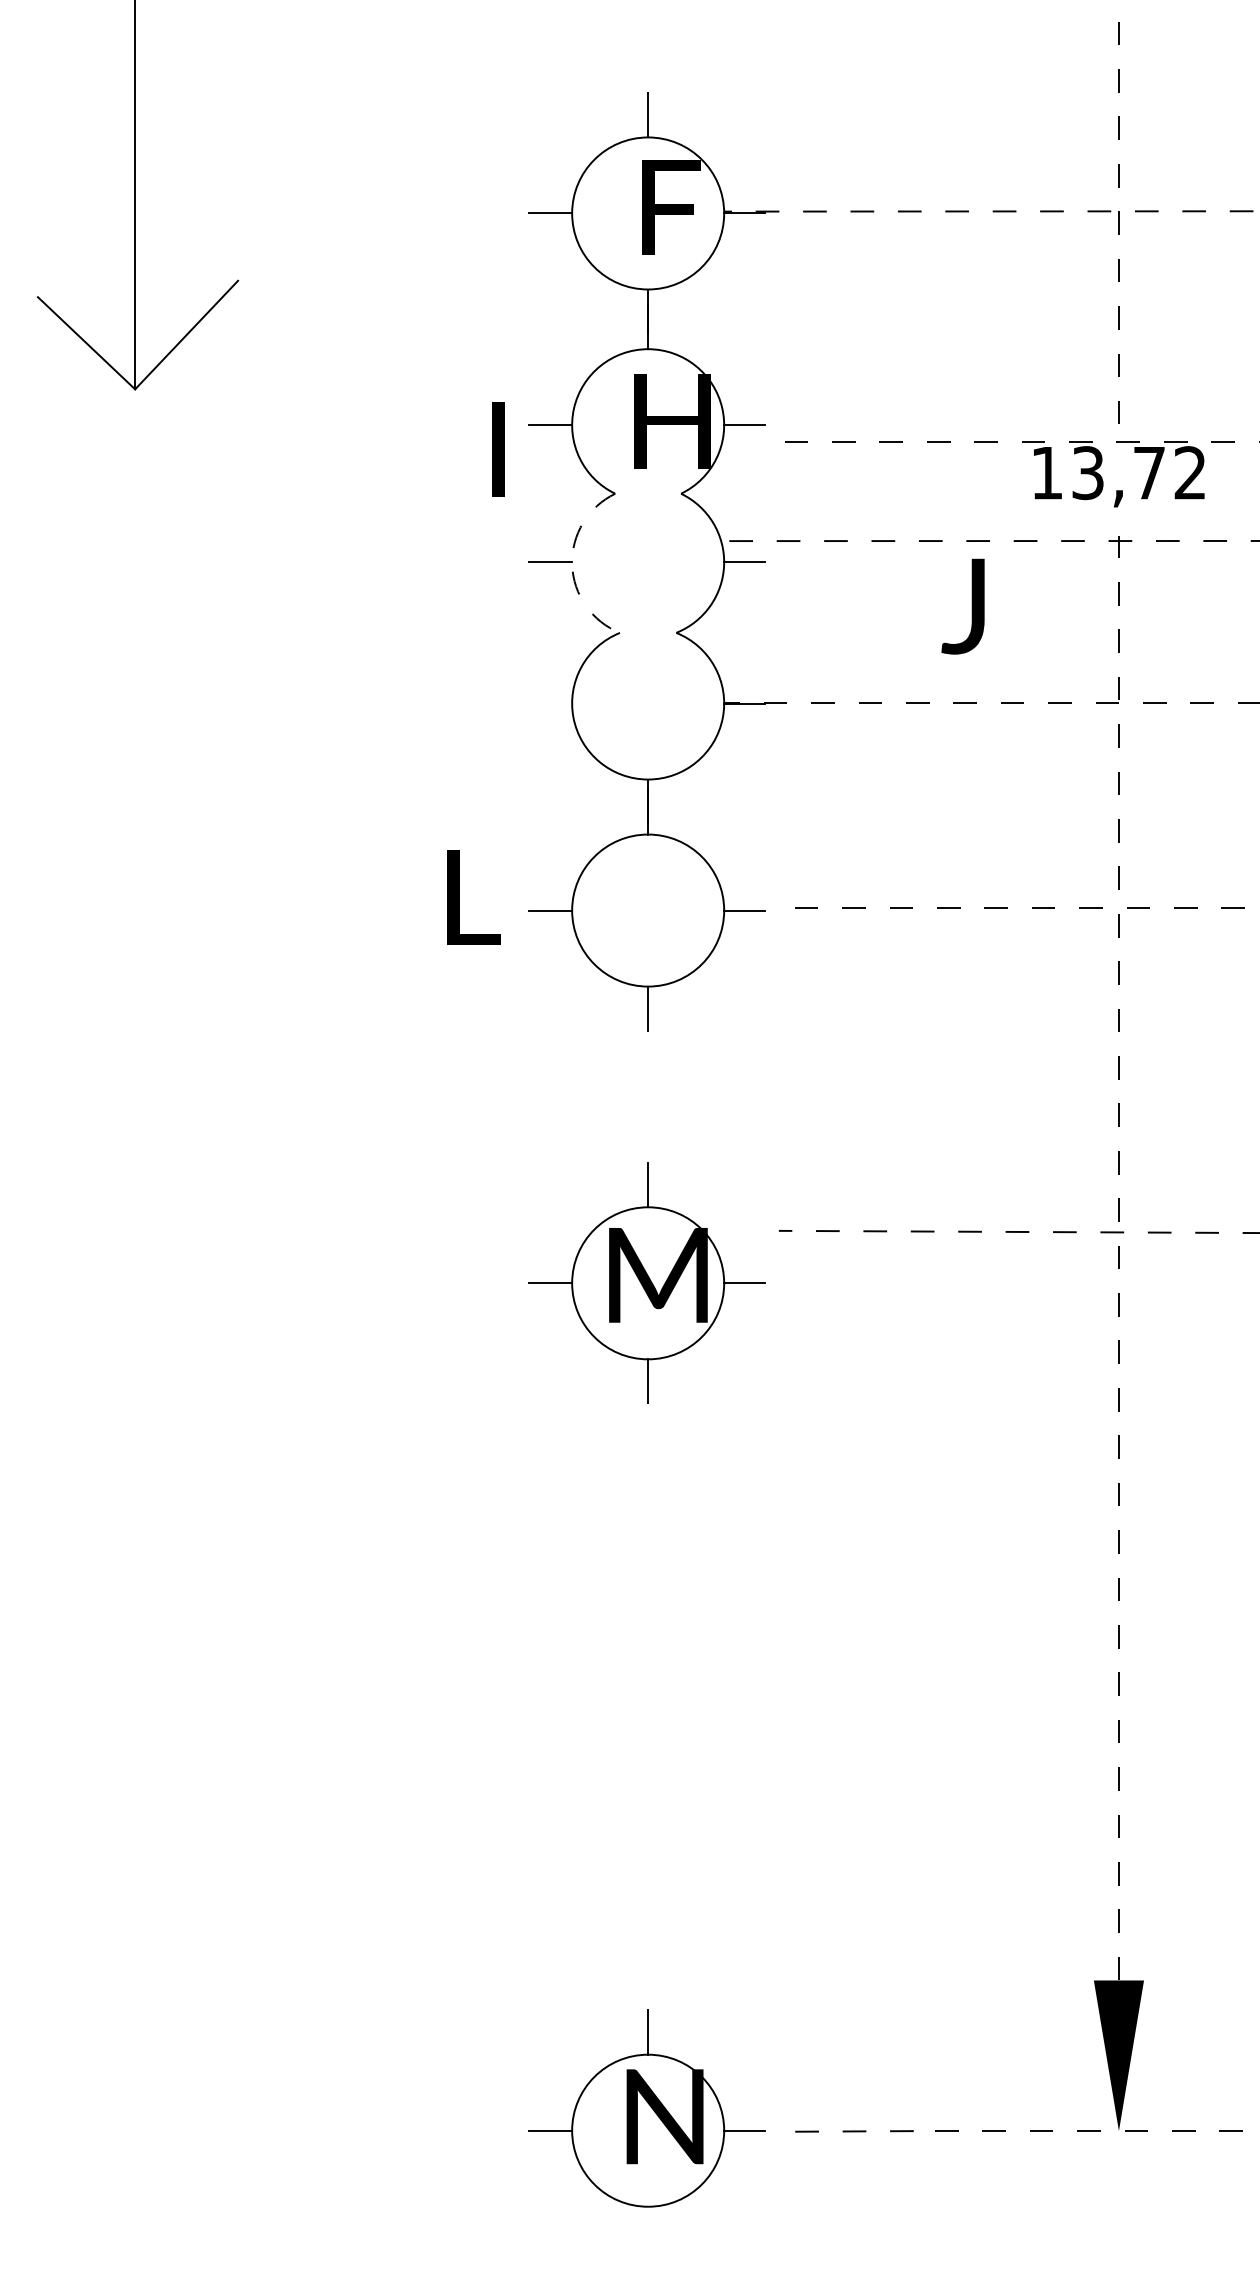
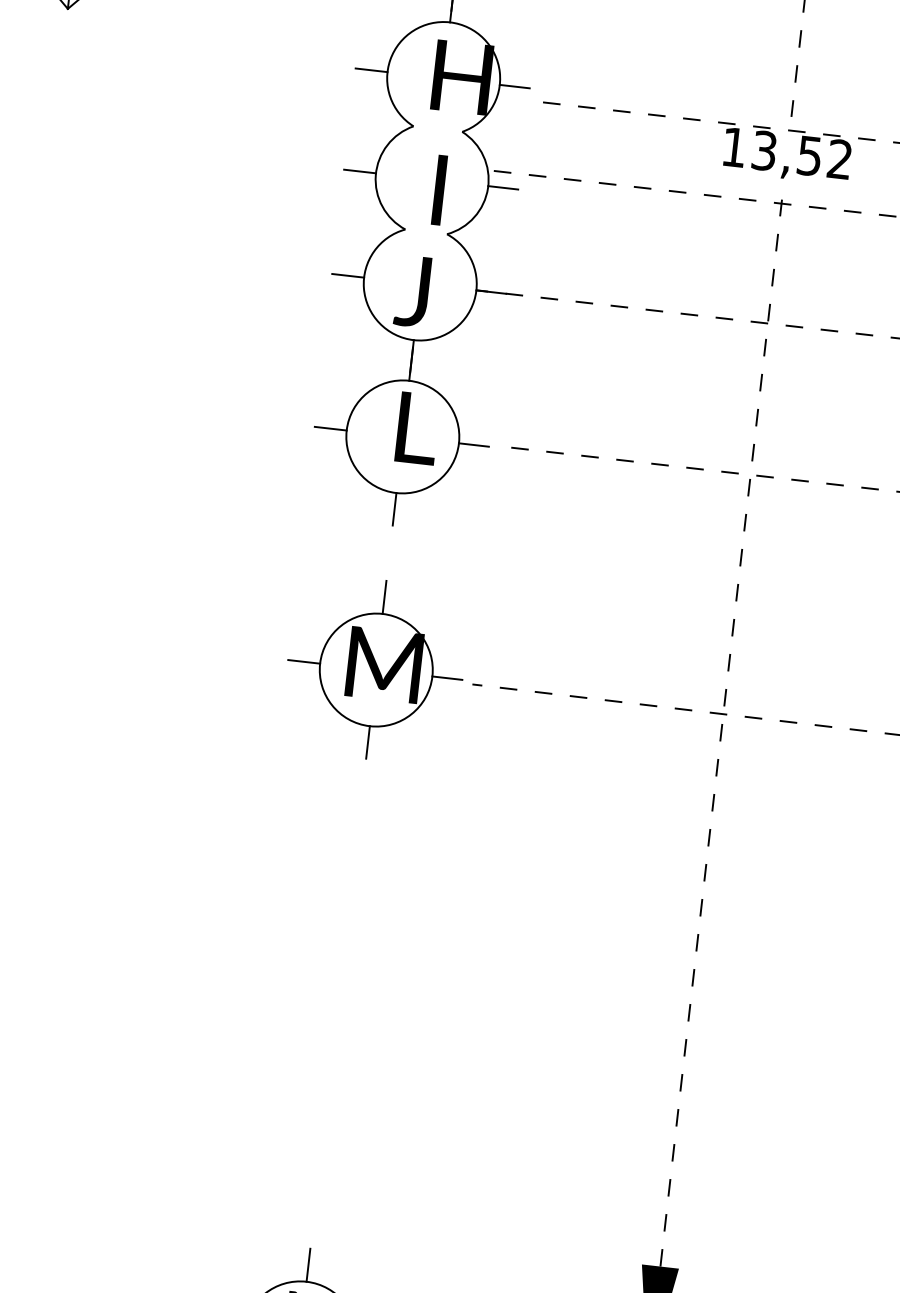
text: (498, 449) -> (439, 190), moved
text: (1149, 473) -> (809, 156), 13,72 -> 13,52
arc: (572, 564) -> (376, 175), dashed -> solid
text: (962, 606) -> (412, 291), moved
line: (550, 703) -> (348, 275), added
text: (473, 897) -> (417, 428), moved
part: (646, 1282) -> (375, 669), moved

